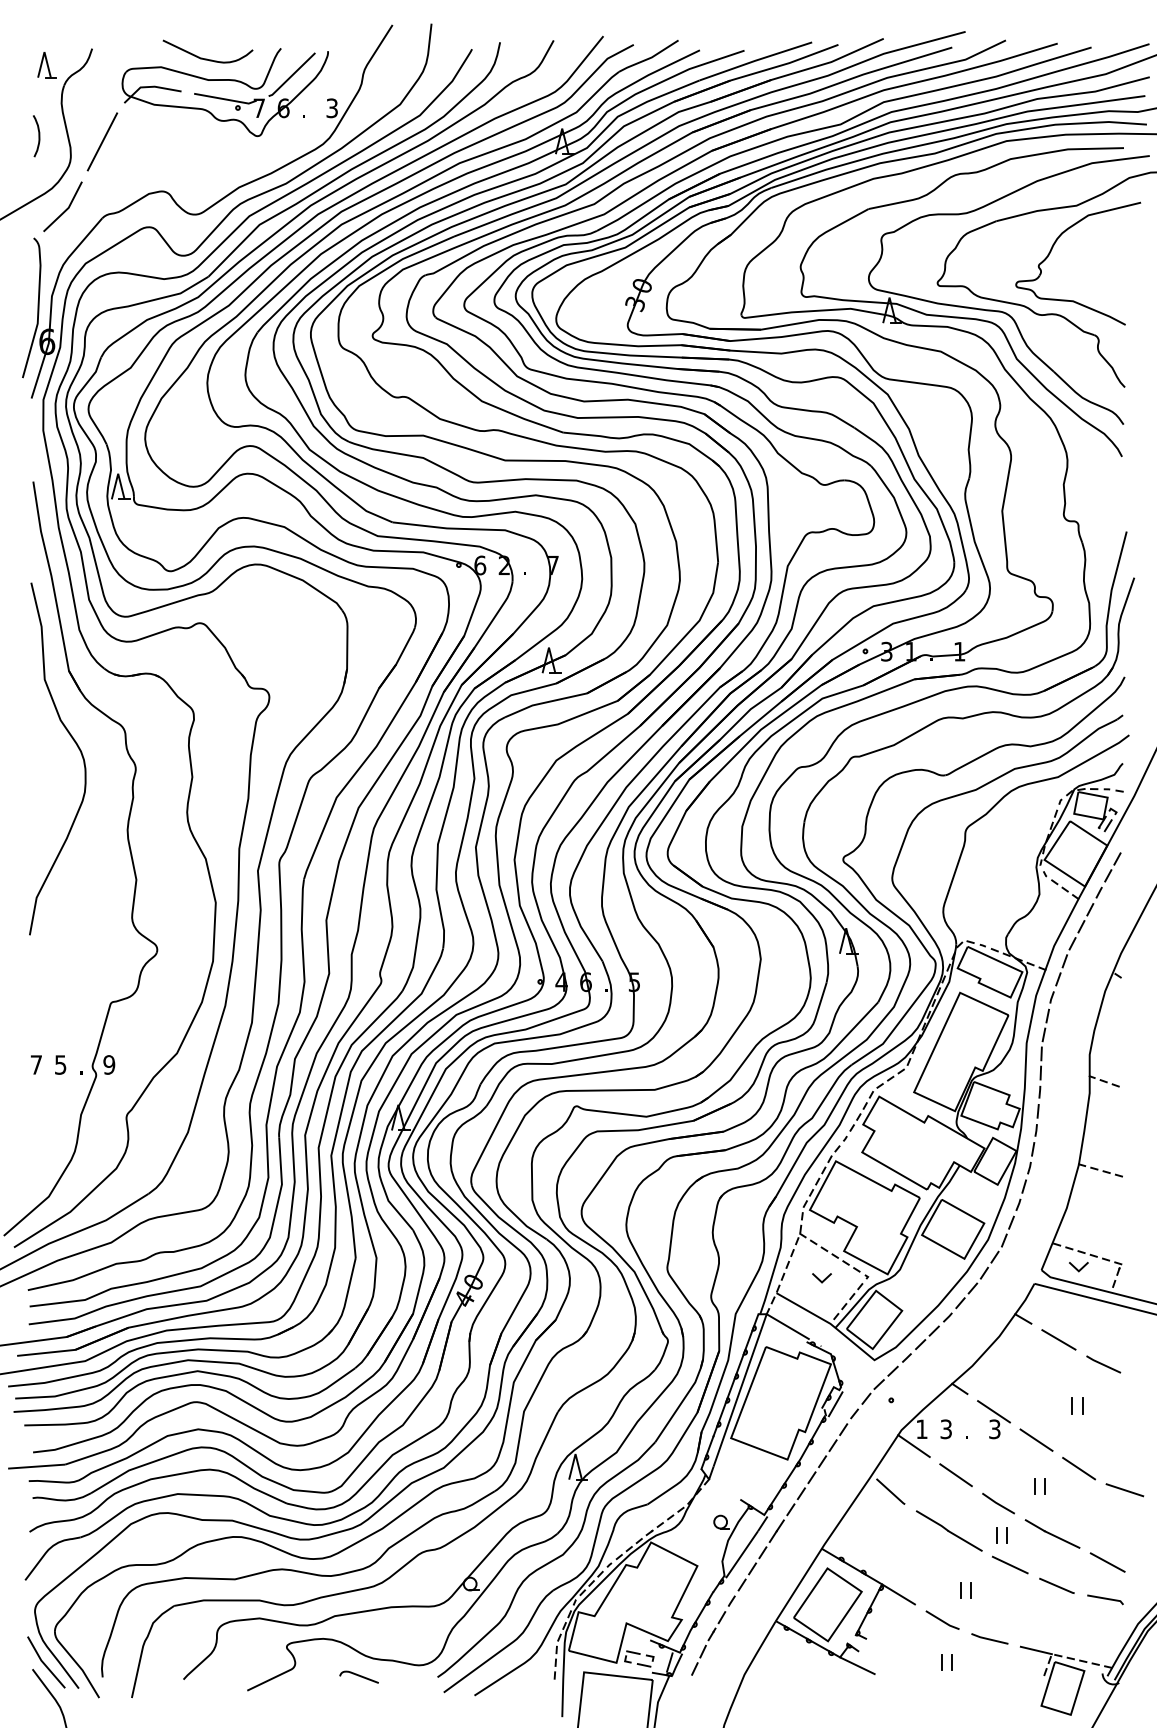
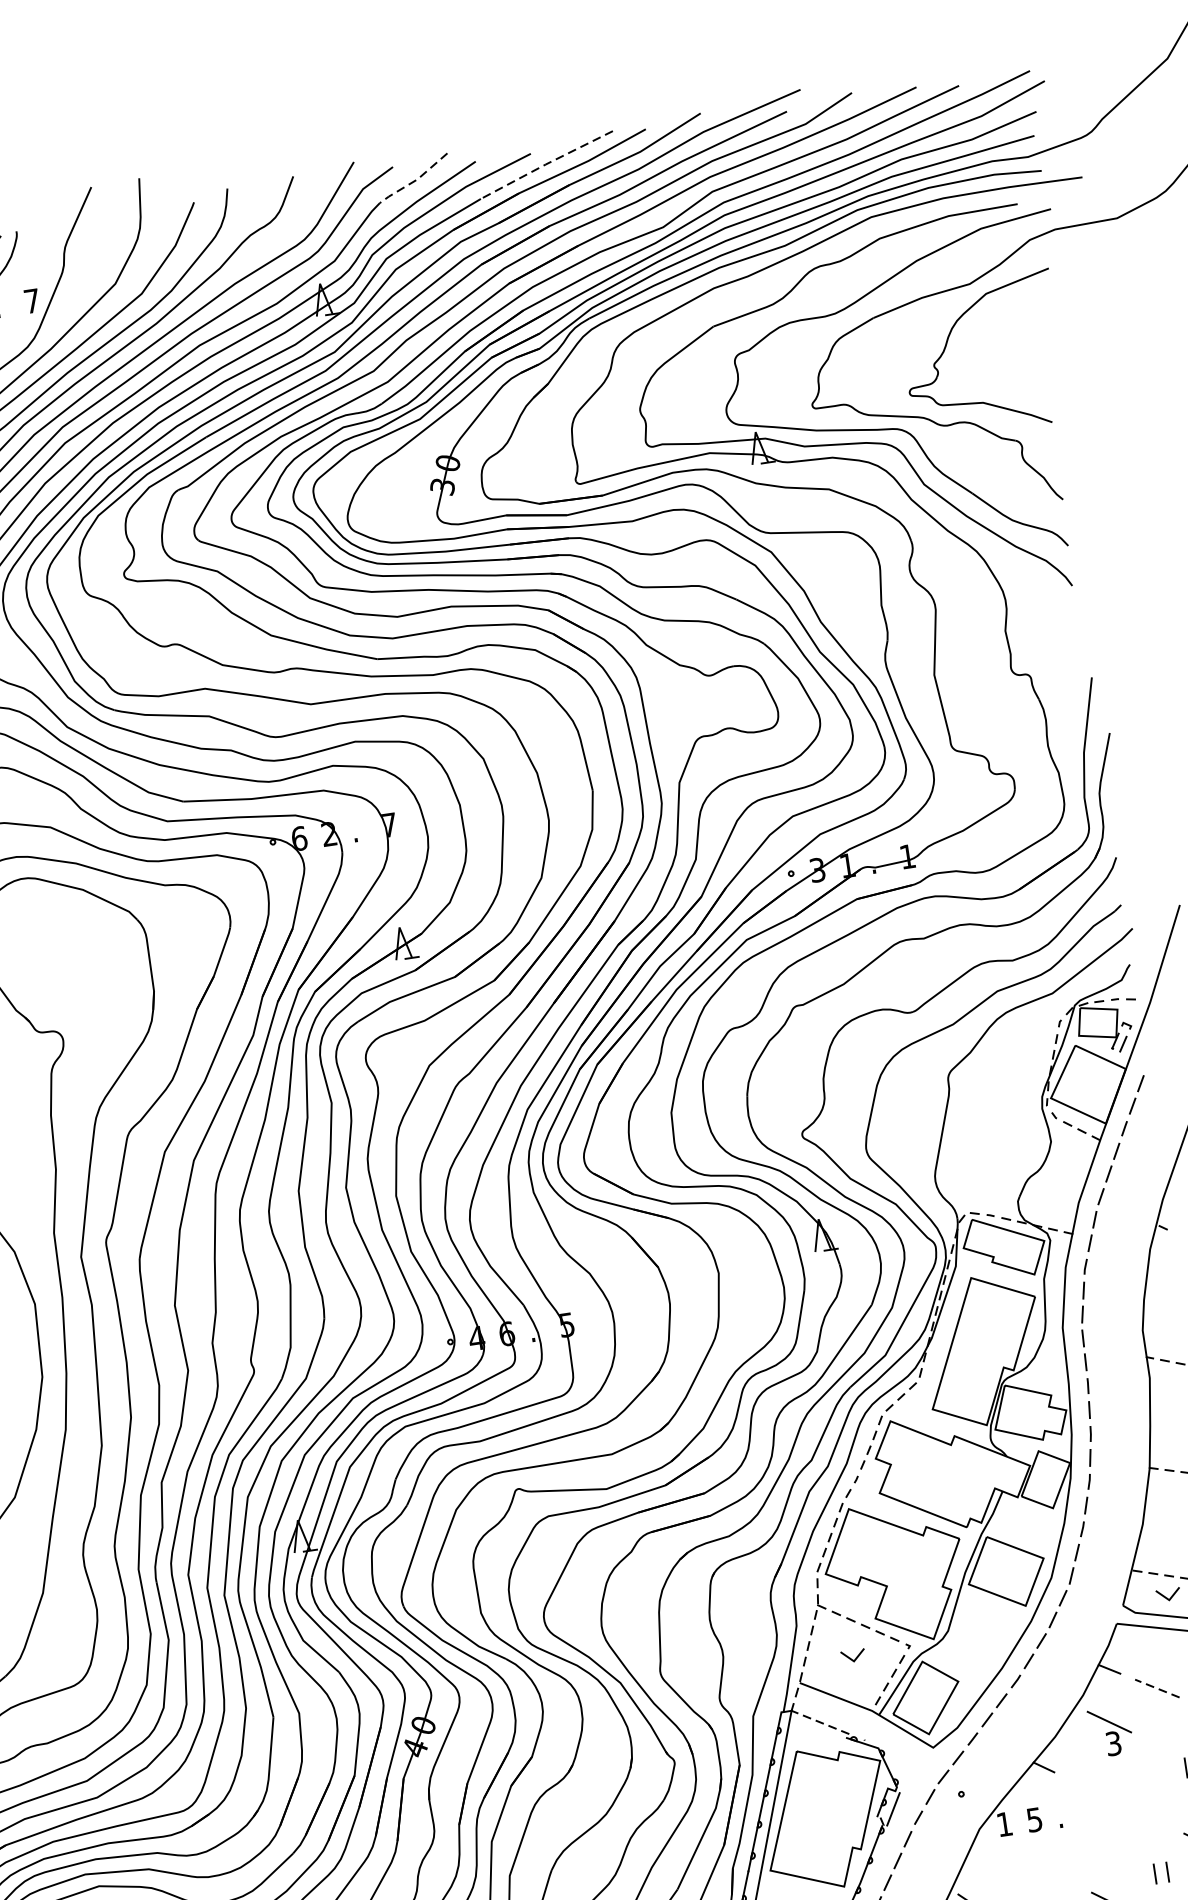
line: (649, 58) -> (414, 181), solid -> dashed
line: (755, 60) -> (546, 163), solid -> dashed
text: (331, 108) -> (31, 301), 3 -> 7
line: (788, 1326) -> (820, 1721), solid -> dashed
line: (1058, 1339) -> (1156, 1688), solid -> dashed
part: (993, 1419) -> (1110, 1731), moved
text: (946, 1428) -> (1034, 1818), 3 -> 5
line: (1036, 1439) -> (1148, 1815), removed
line: (913, 1446) -> (997, 1847), removed
line: (955, 1475) -> (1054, 1875), removed

